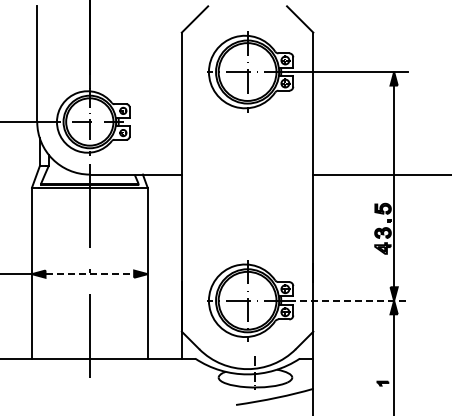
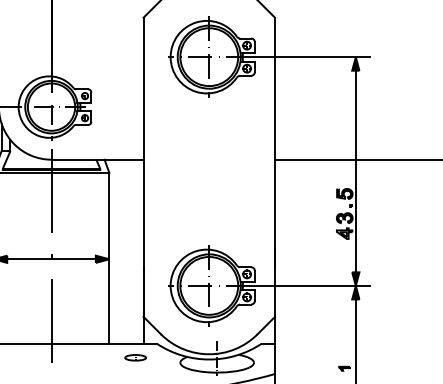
line: (90, 274) -> (52, 259), dashed -> solid
line: (348, 300) -> (310, 285), dashed -> solid
part: (173, 372) -> (135, 357), added

